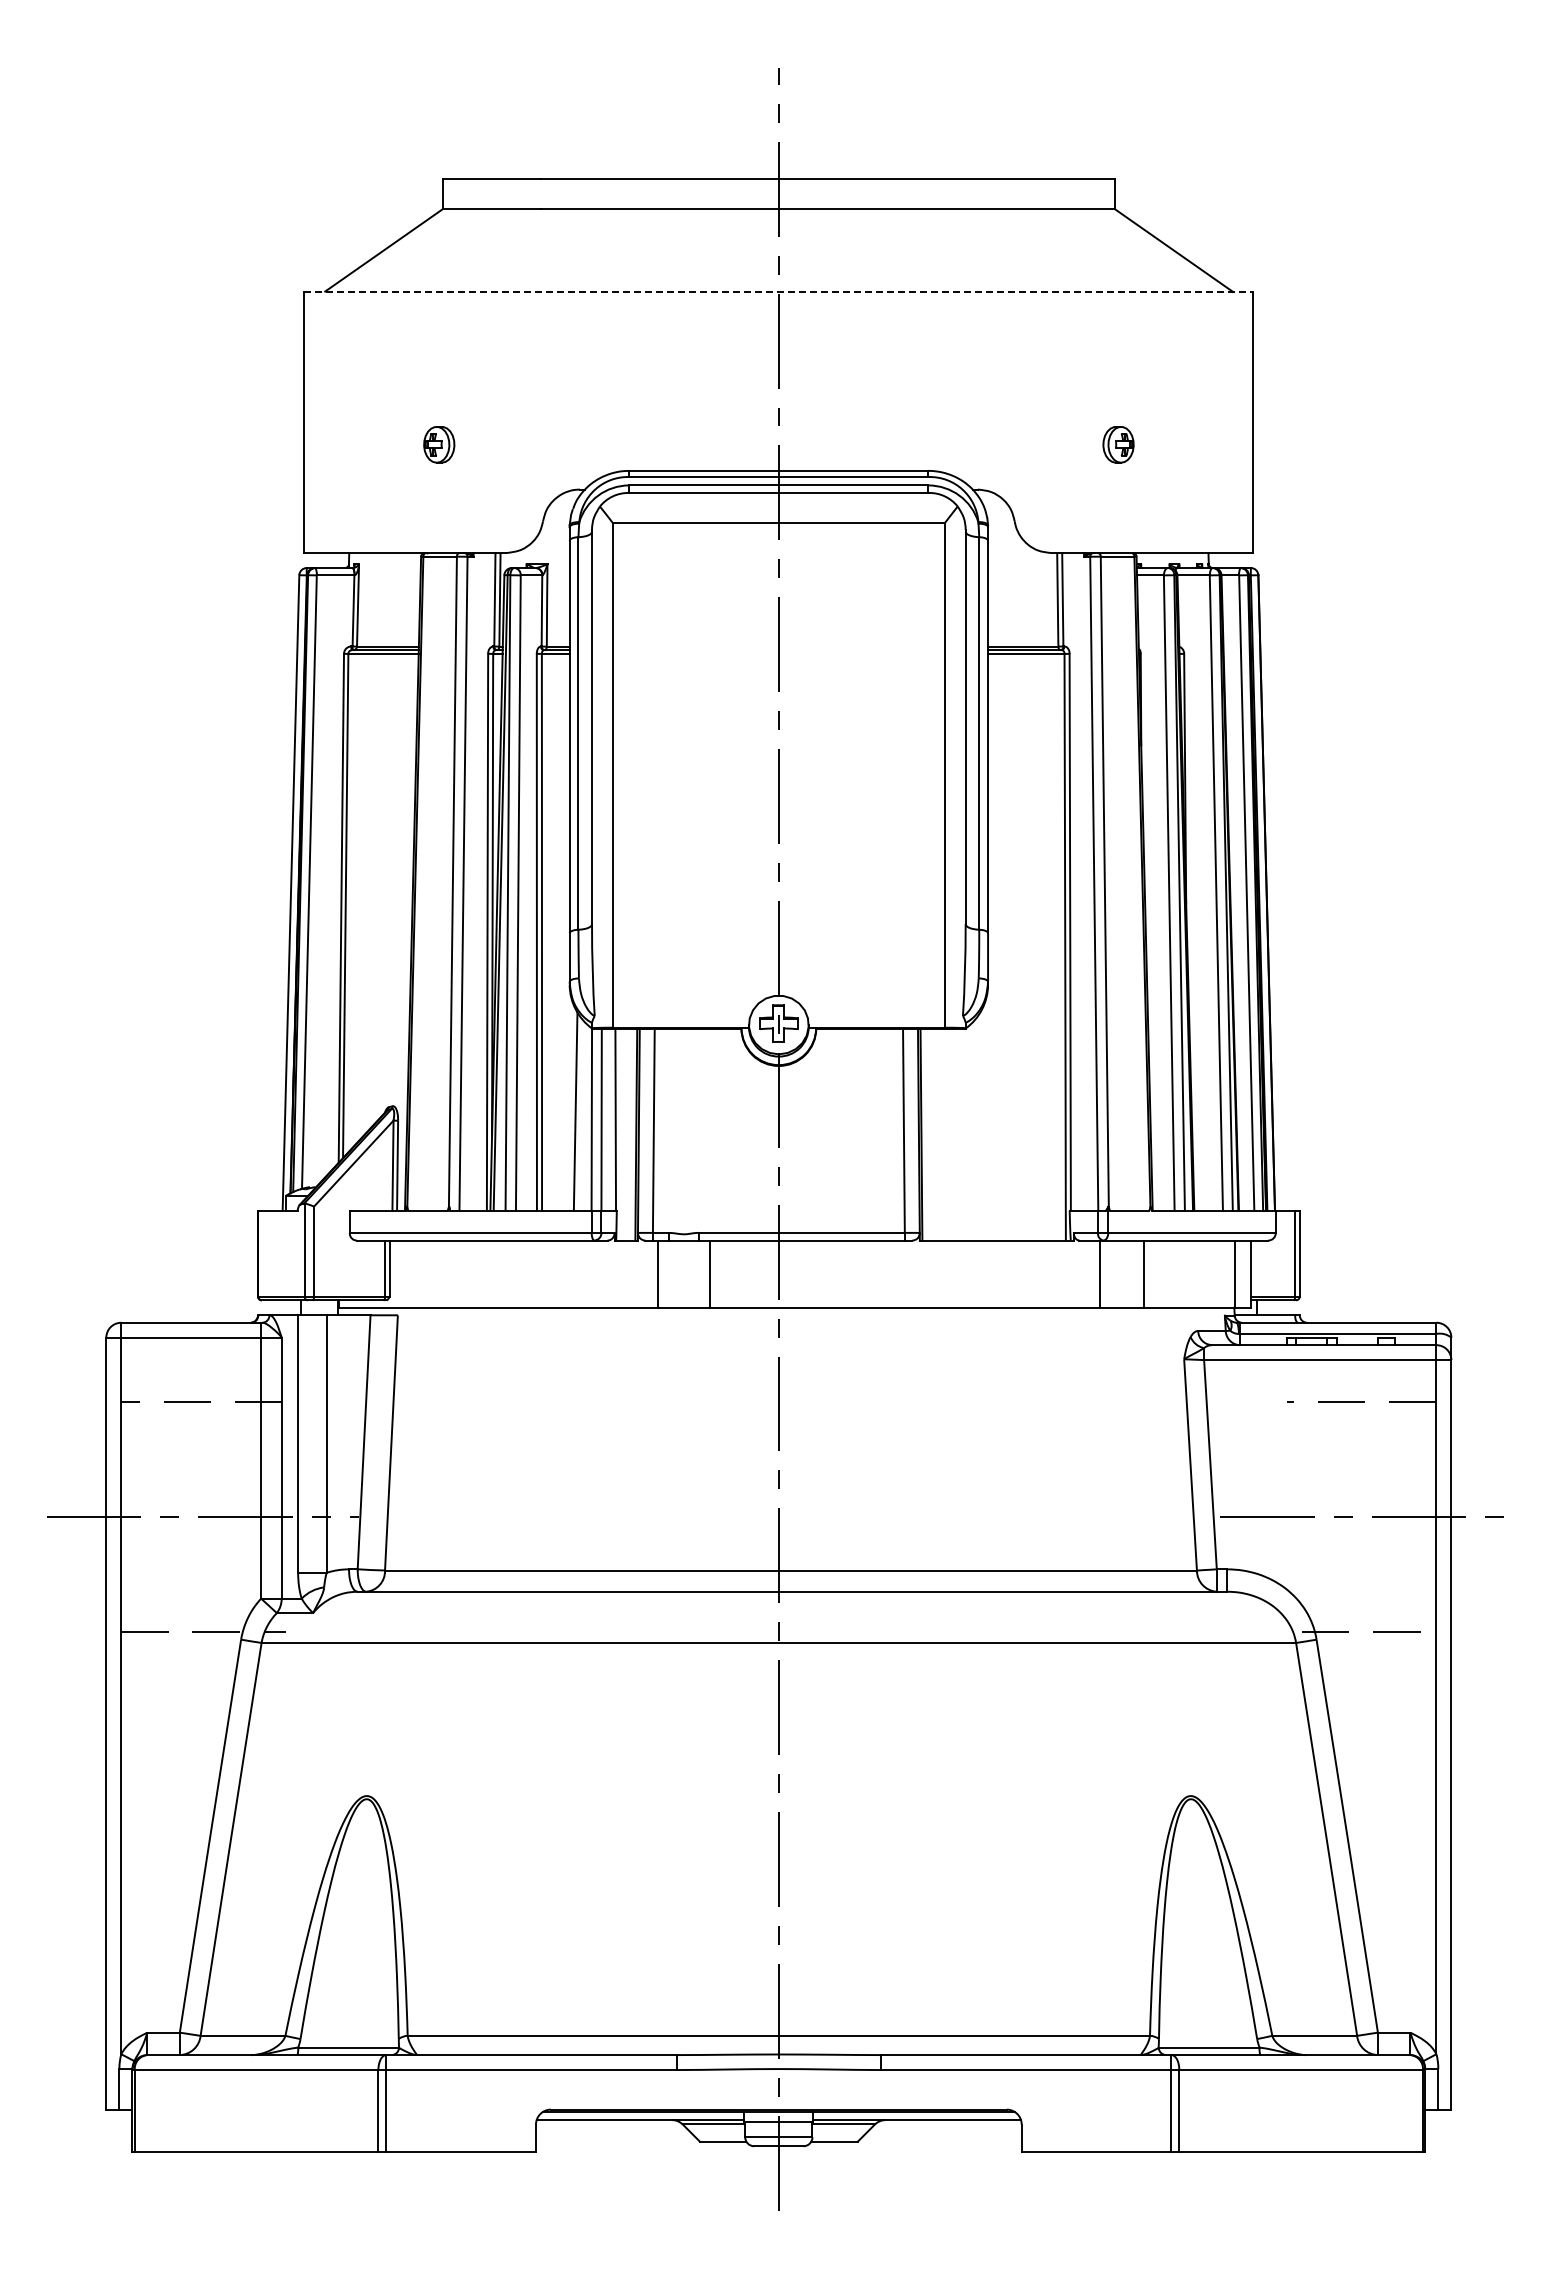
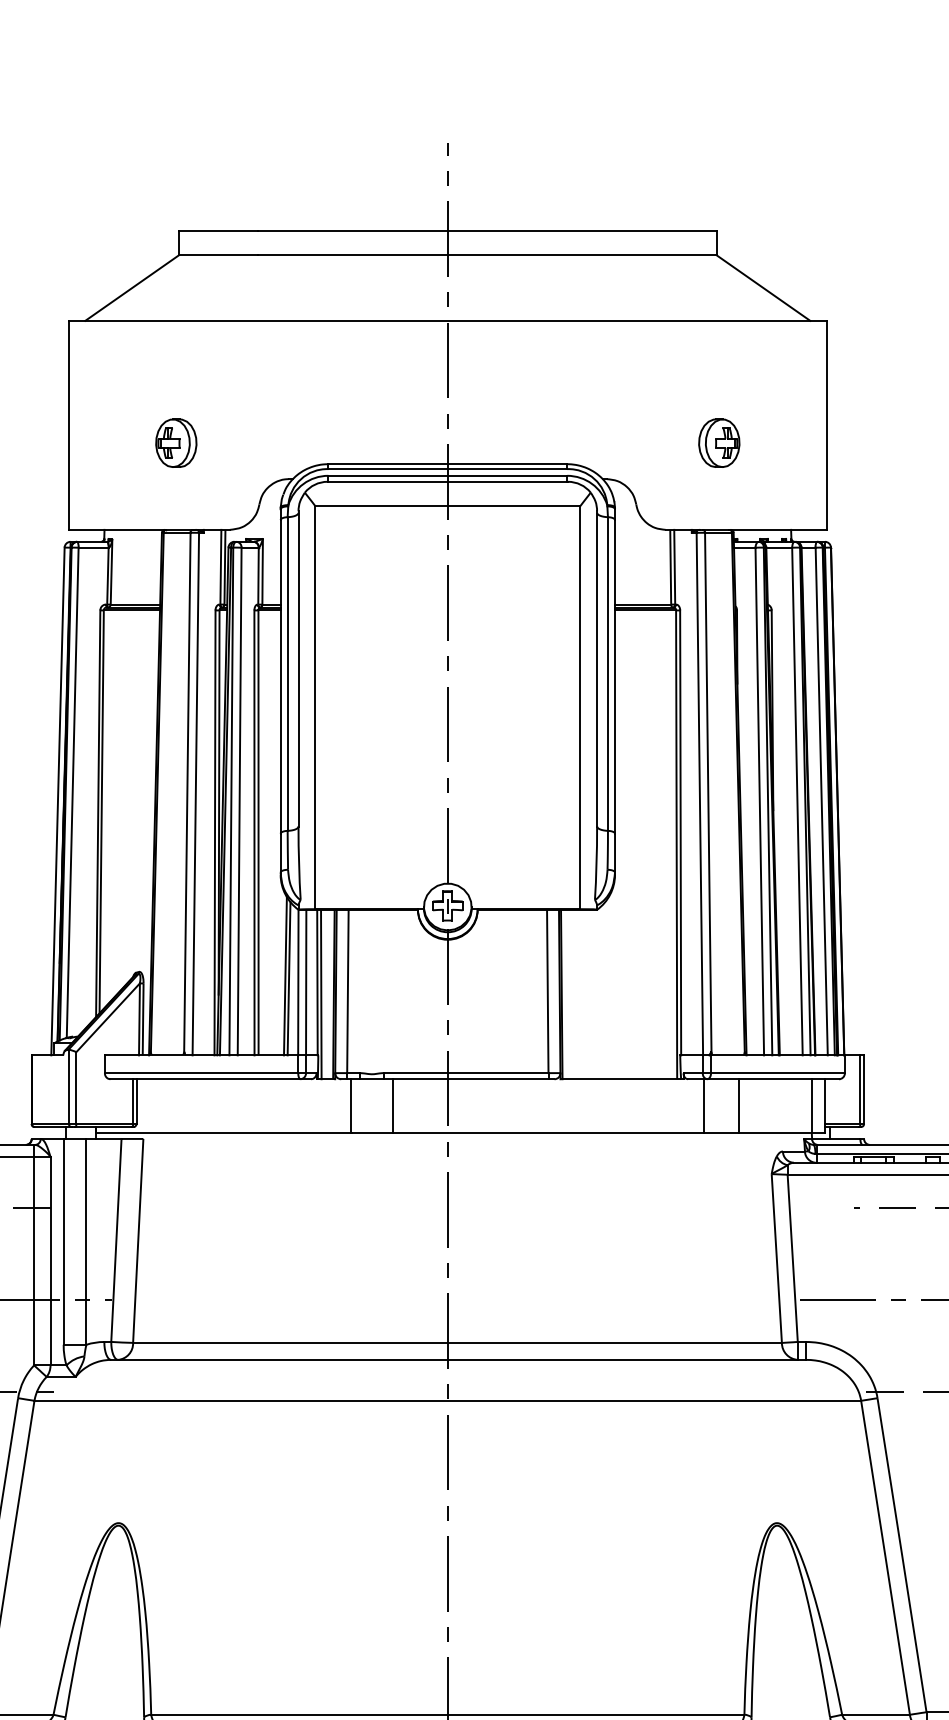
line: (778, 291) -> (447, 320), dashed -> solid
part: (439, 444) -> (176, 443), size x1.67
part: (1118, 444) -> (719, 443), size x1.67
line: (579, 1114) -> (288, 978), added
line: (620, 1134) -> (321, 994), added

